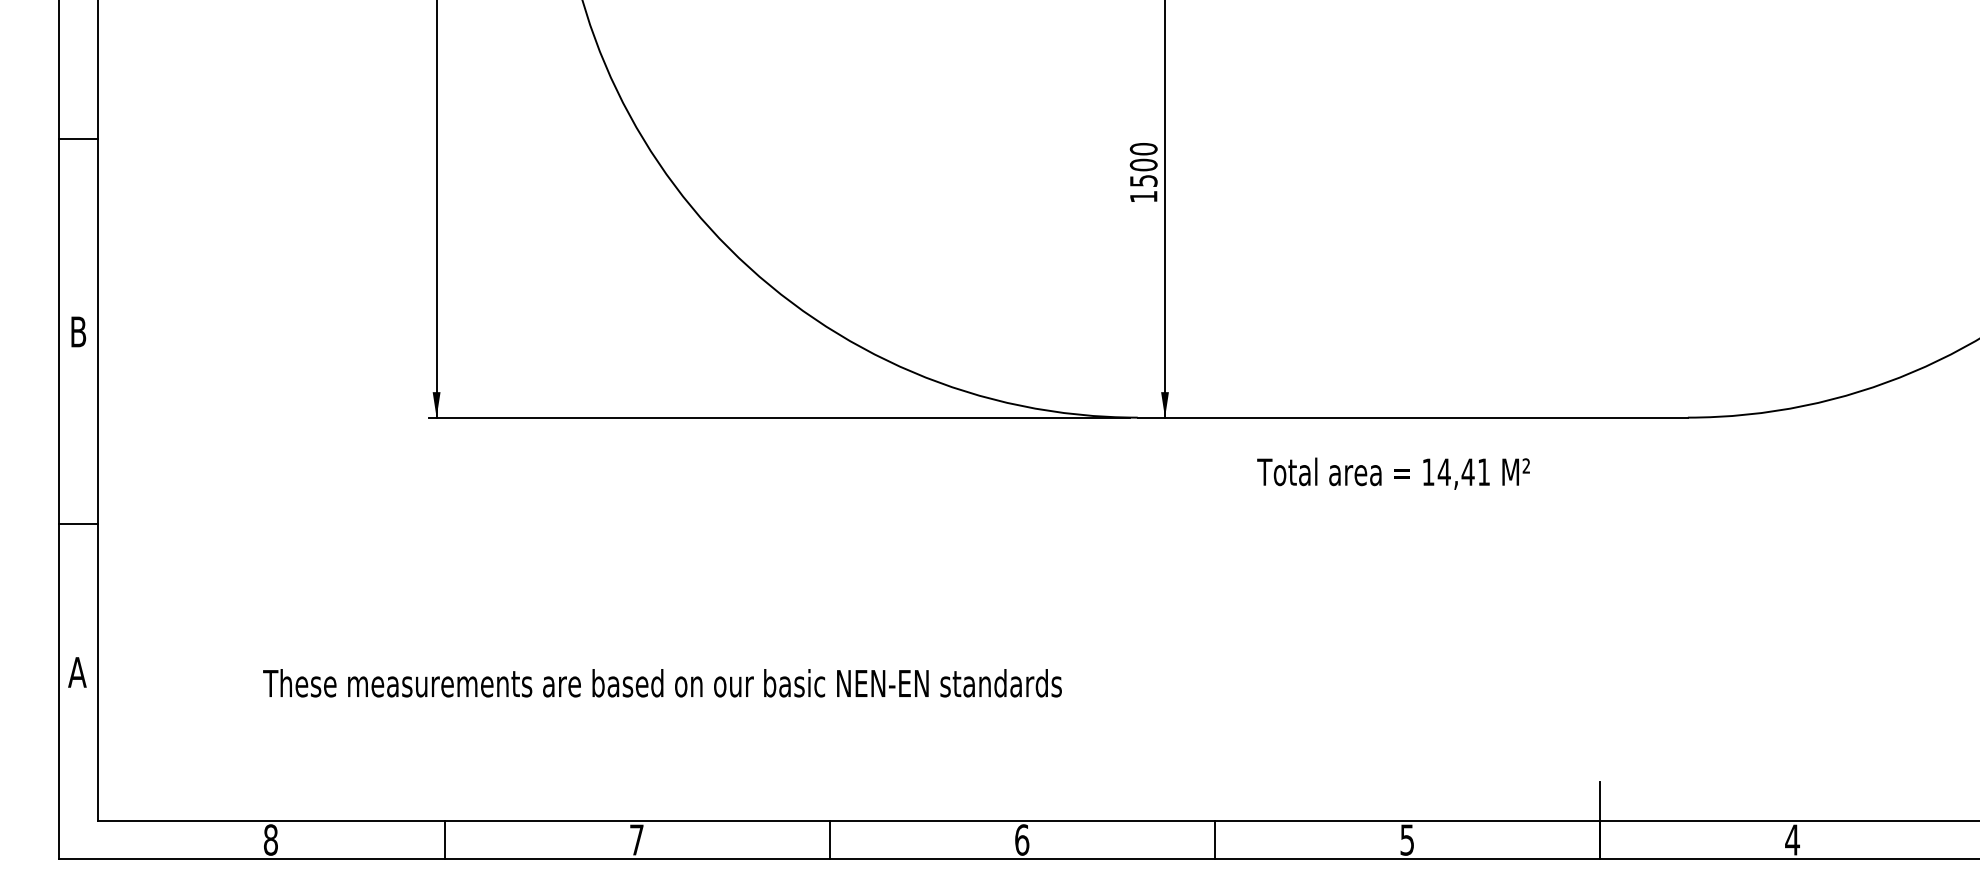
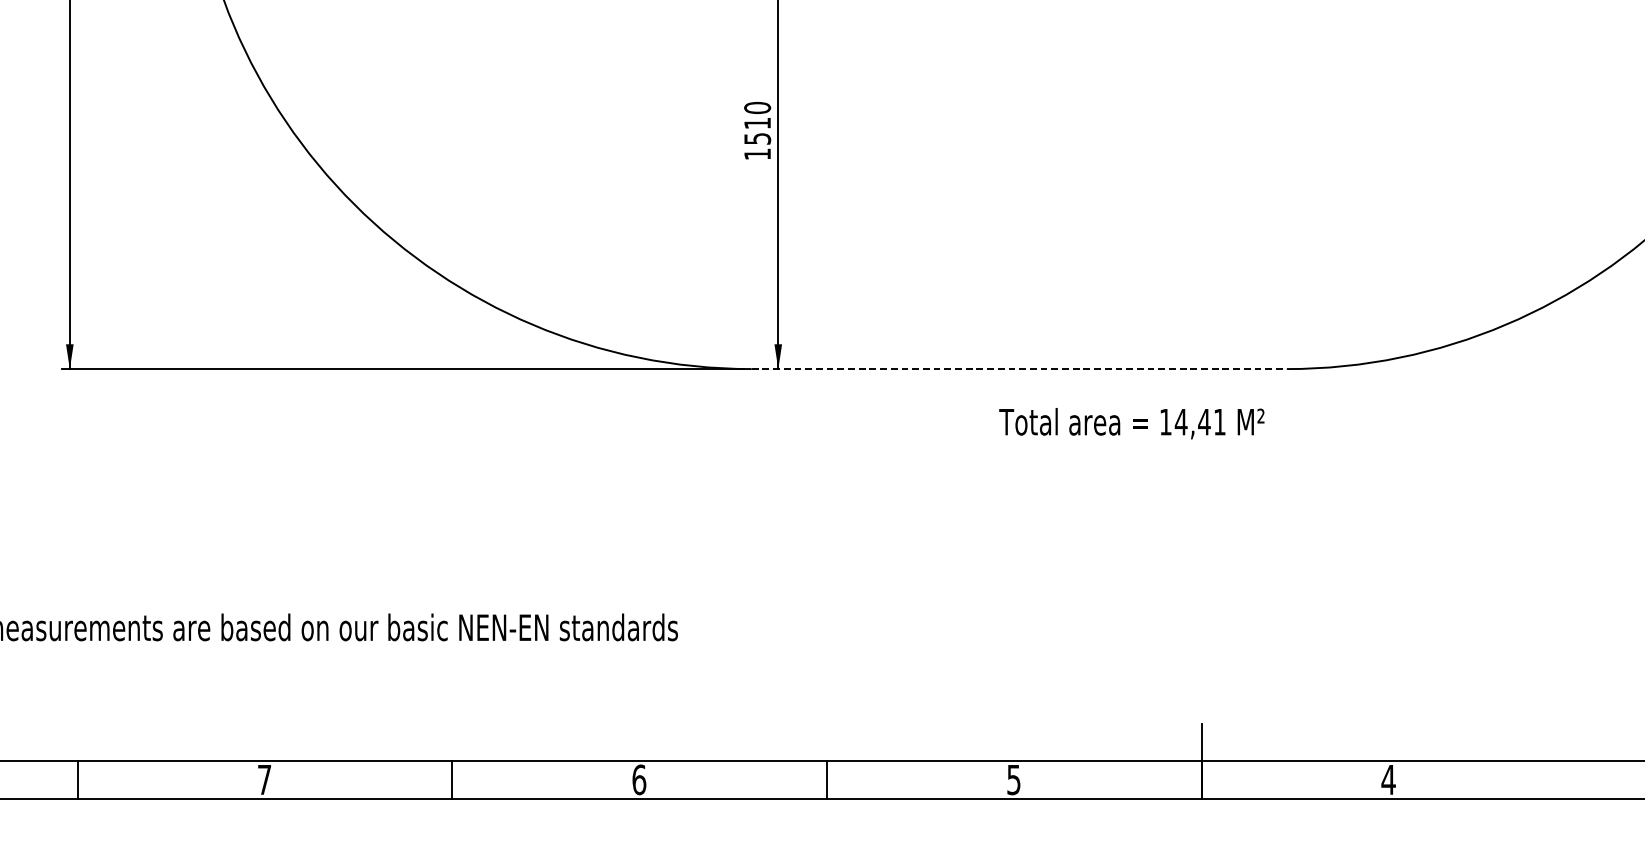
text: (1143, 164) -> (757, 122), 1500 -> 1510
line: (1413, 417) -> (1019, 368), solid -> dashed
text: (1393, 473) -> (1131, 423), moved

